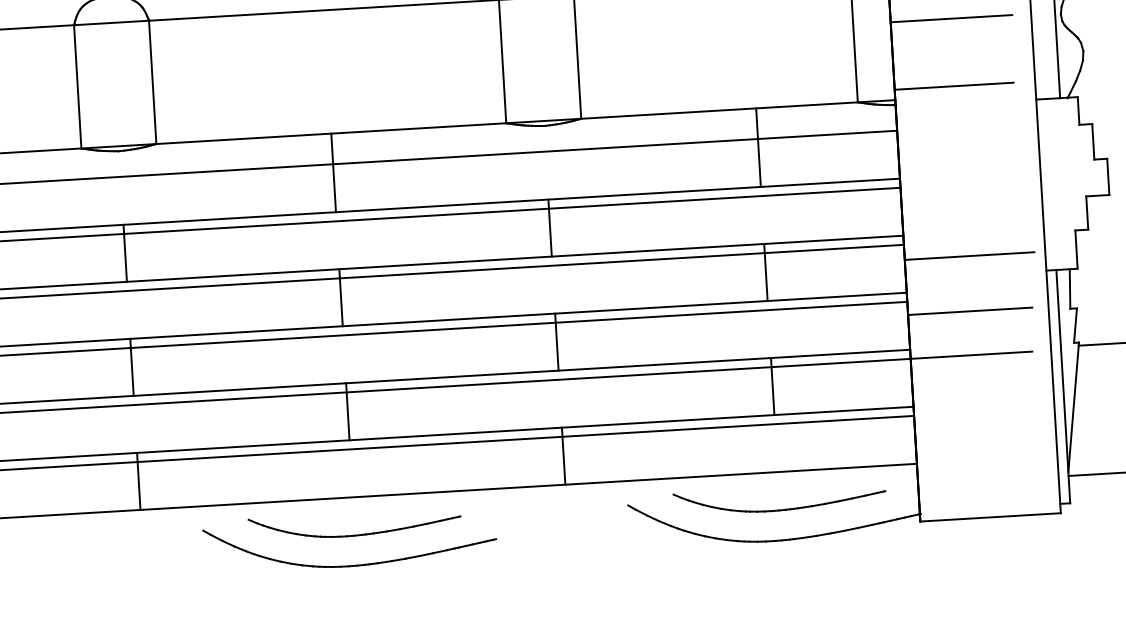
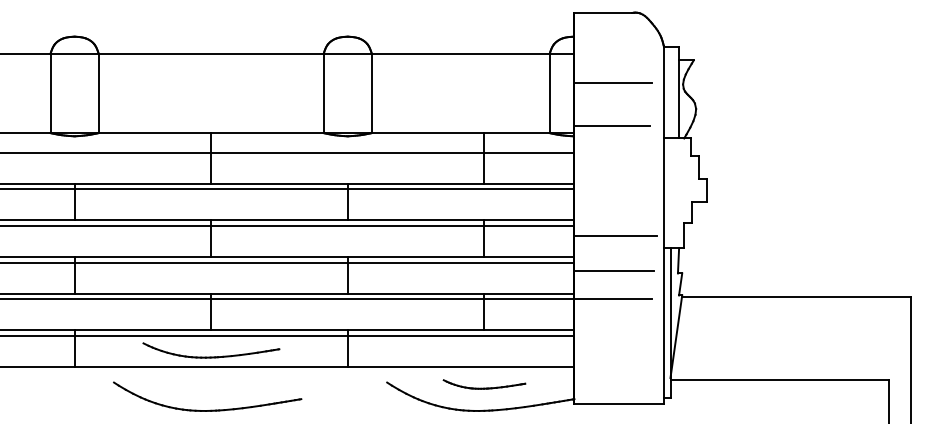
part: (779, 499) -> (484, 384), size x0.6
part: (355, 524) -> (211, 350), moved

